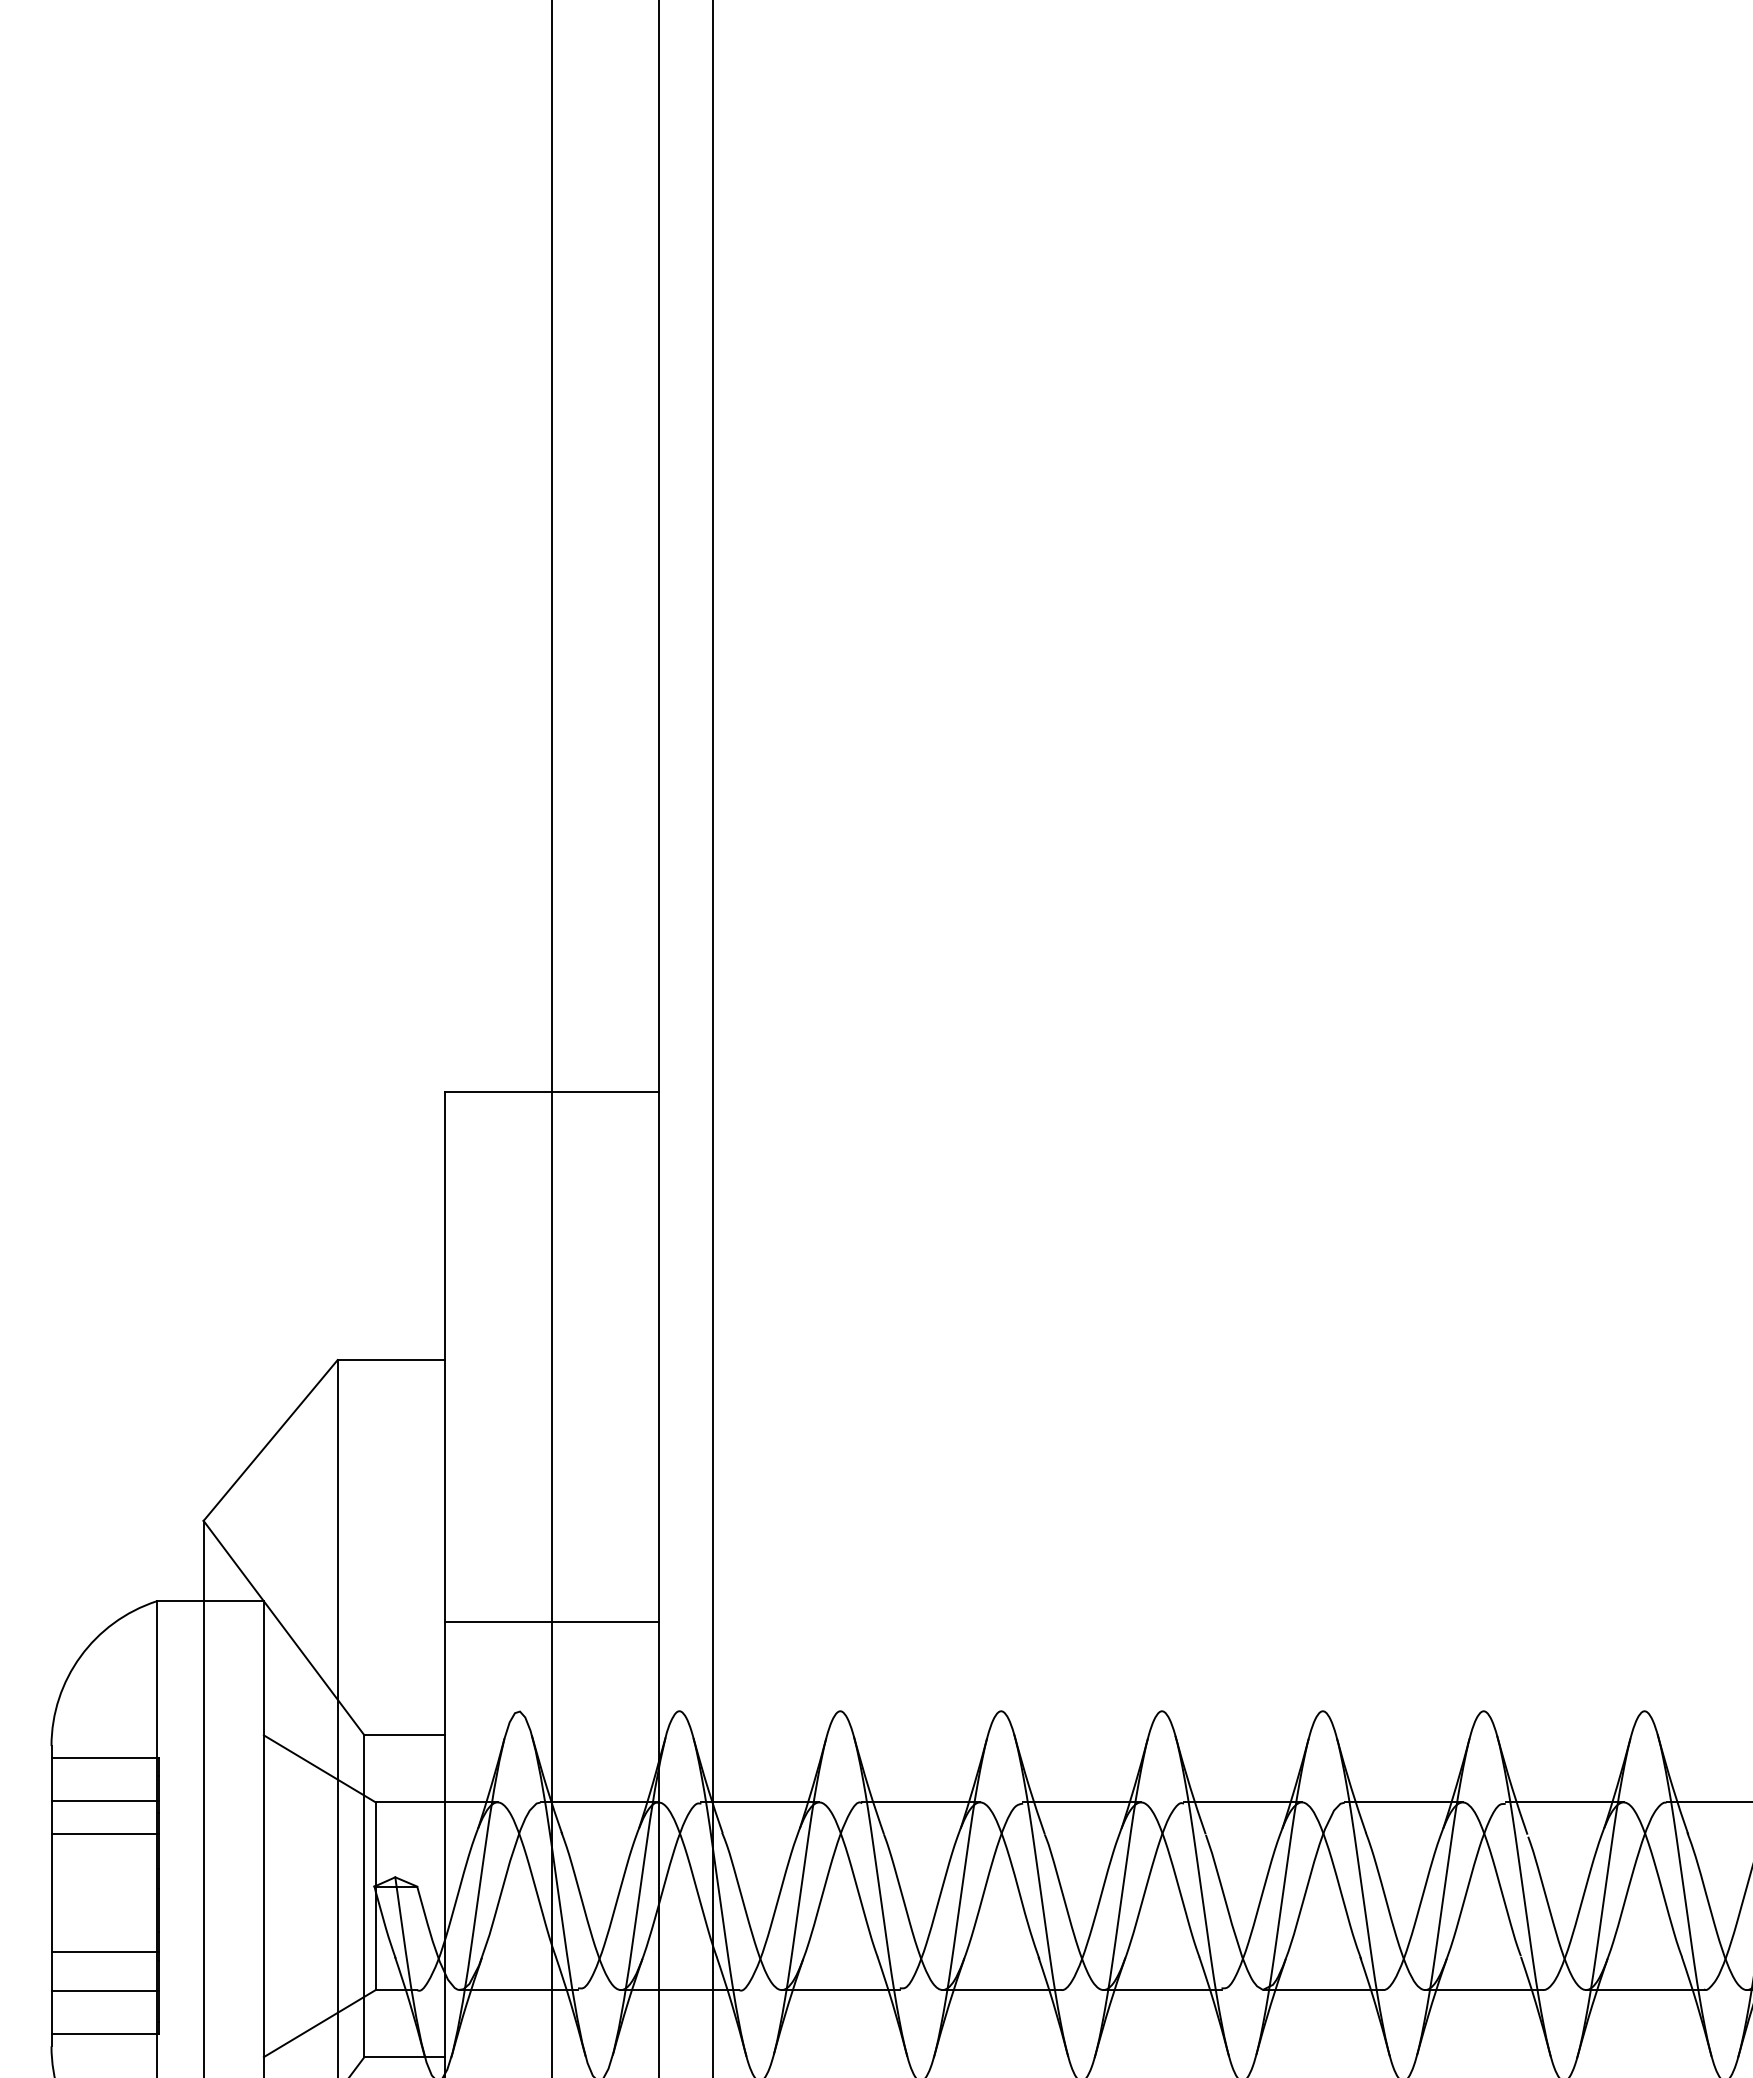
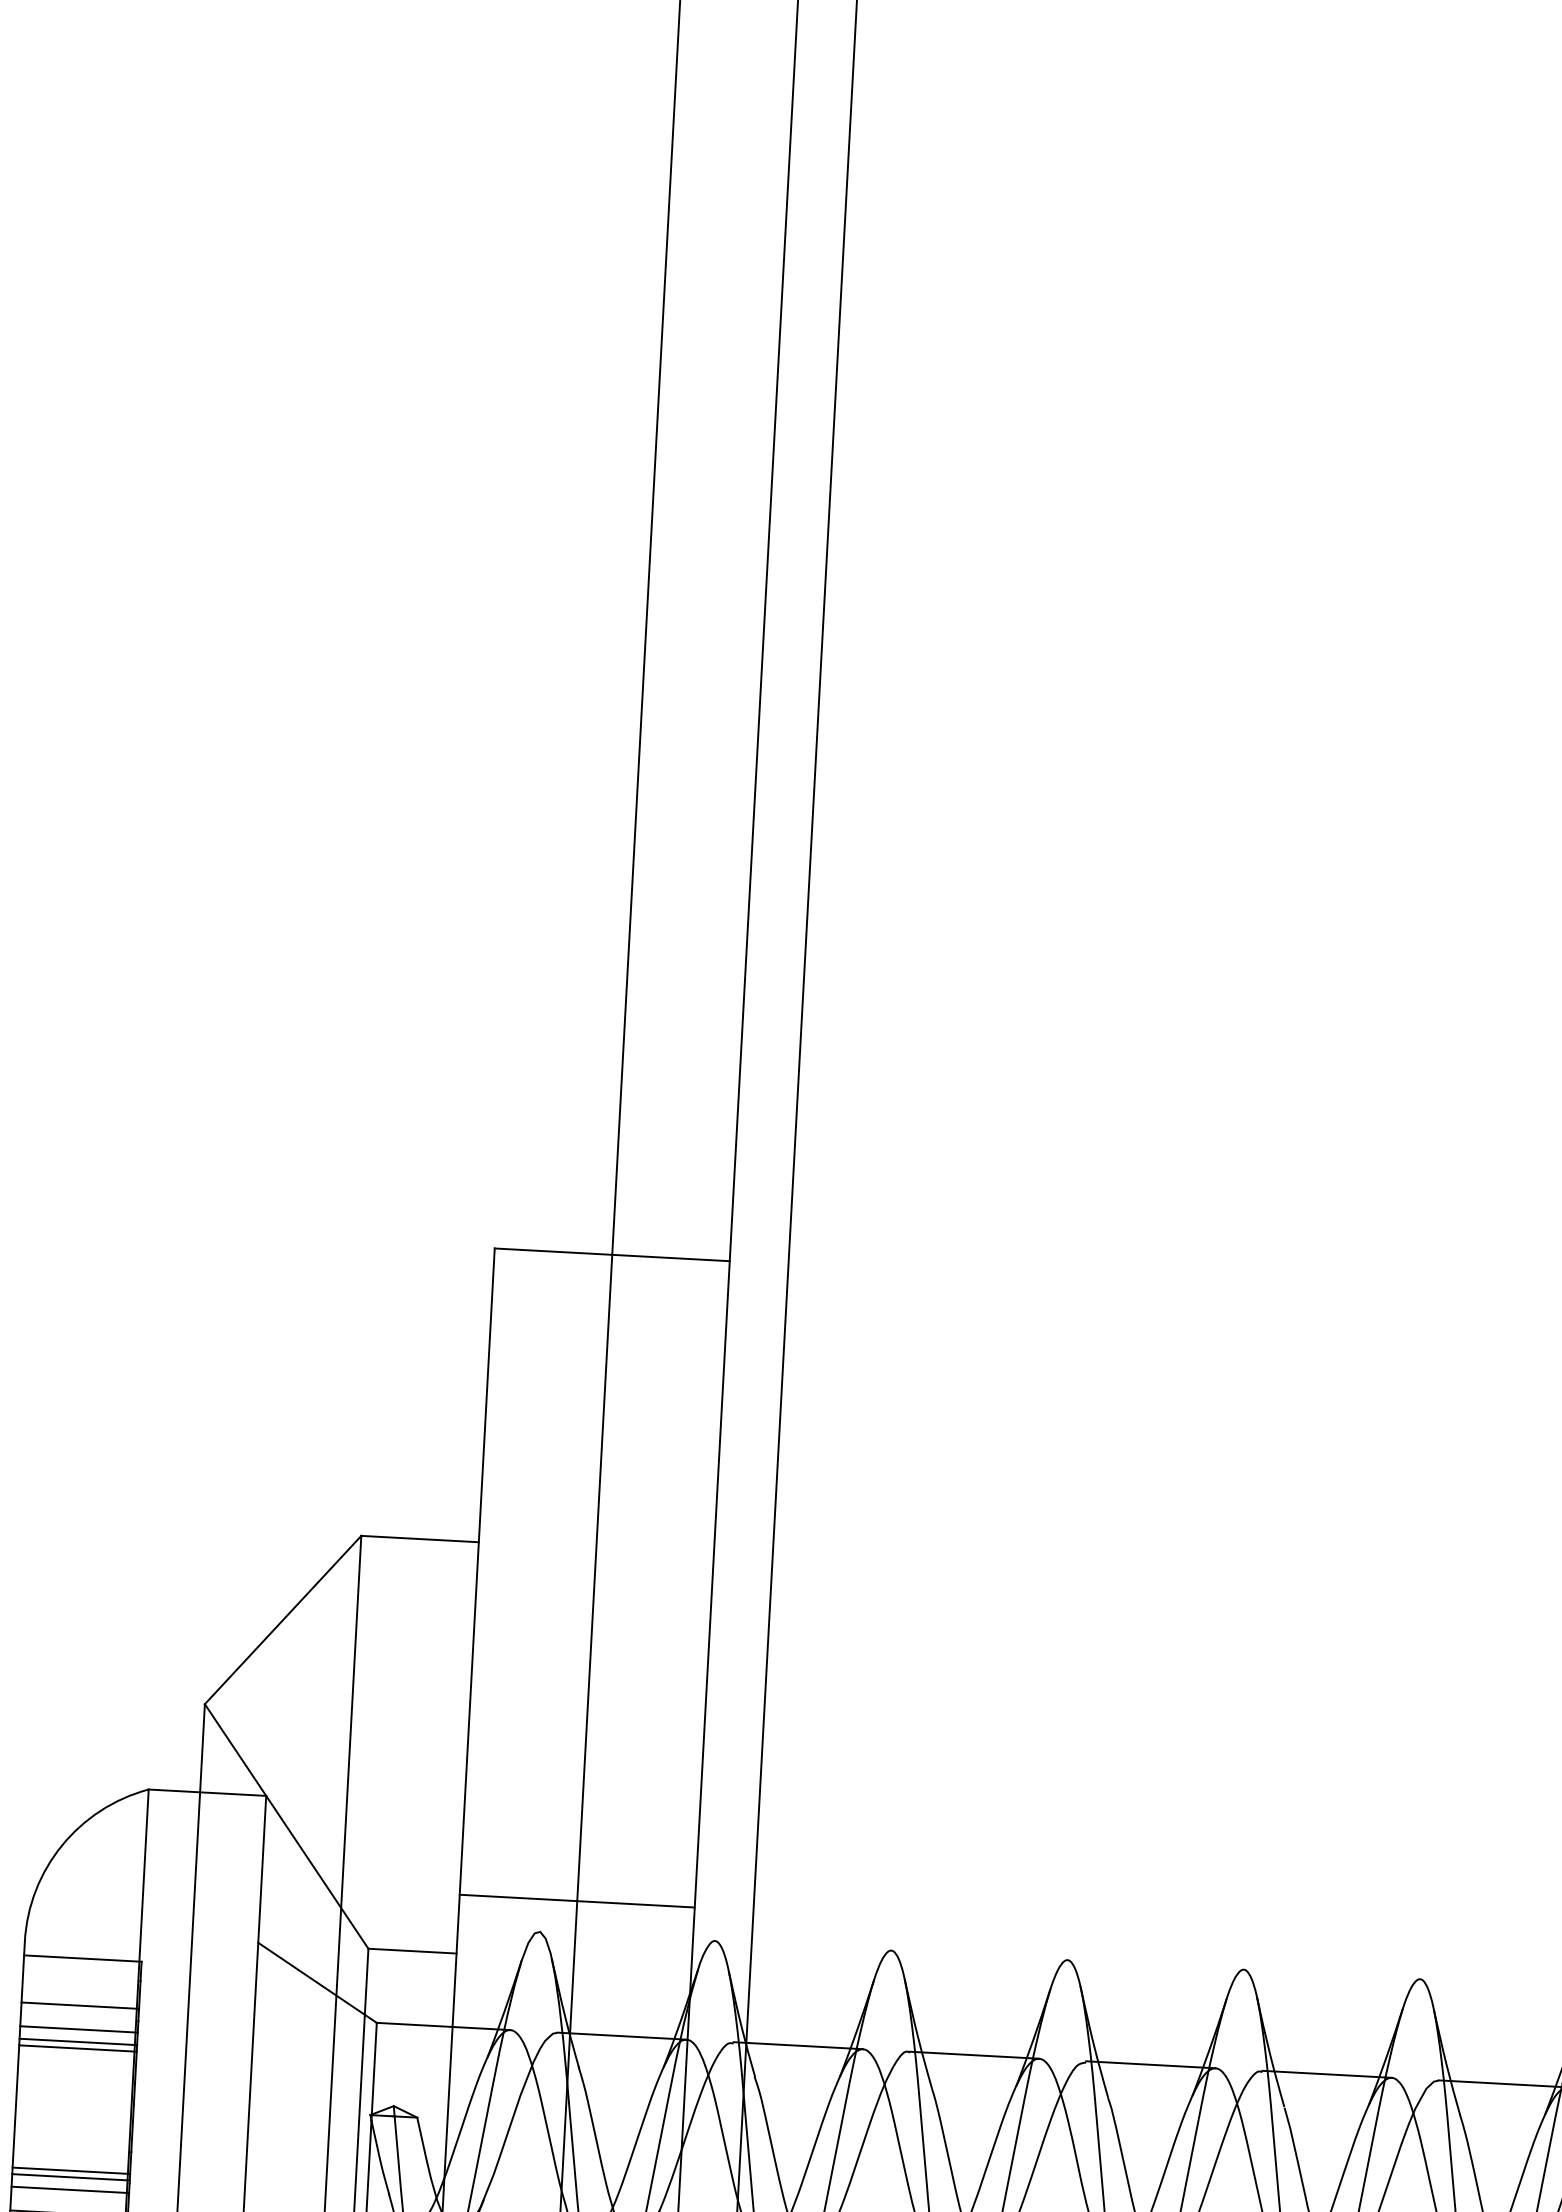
line: (551, 1621) -> (576, 1900), moved
line: (104, 1823) -> (78, 2029), added
line: (104, 1840) -> (77, 2048), added
line: (104, 1958) -> (70, 2177), added
line: (104, 1969) -> (69, 2189), added

